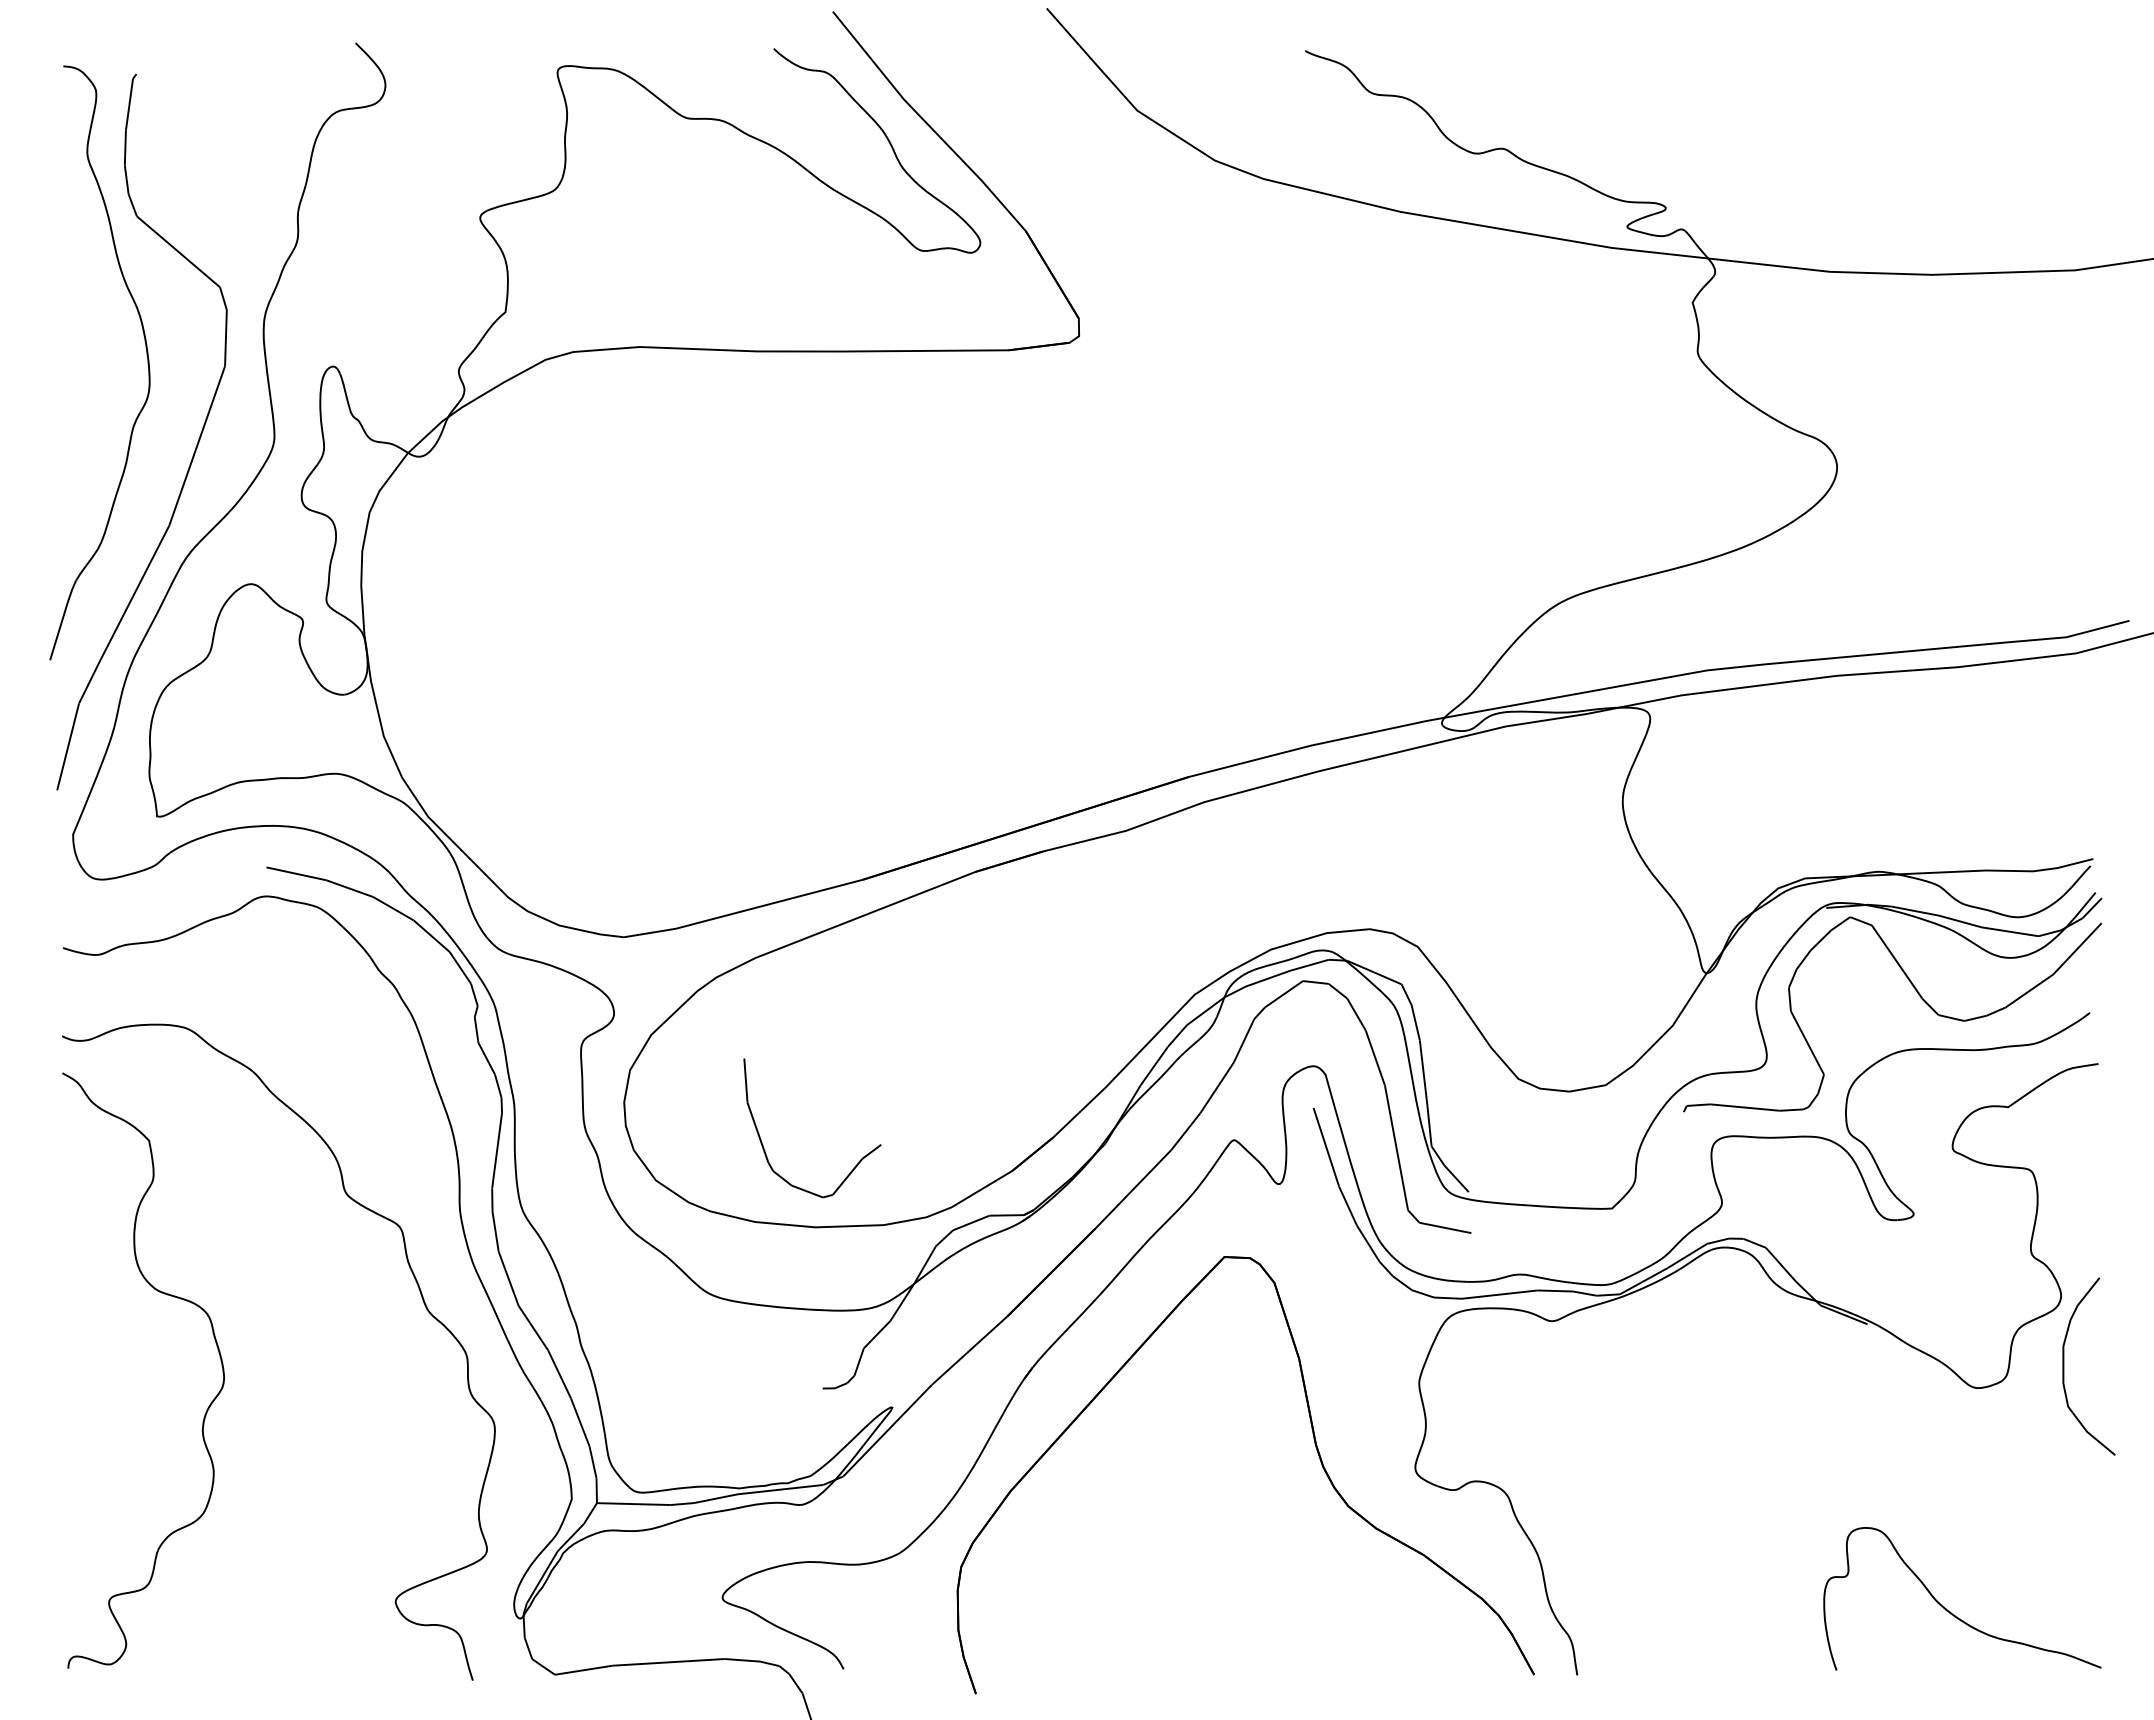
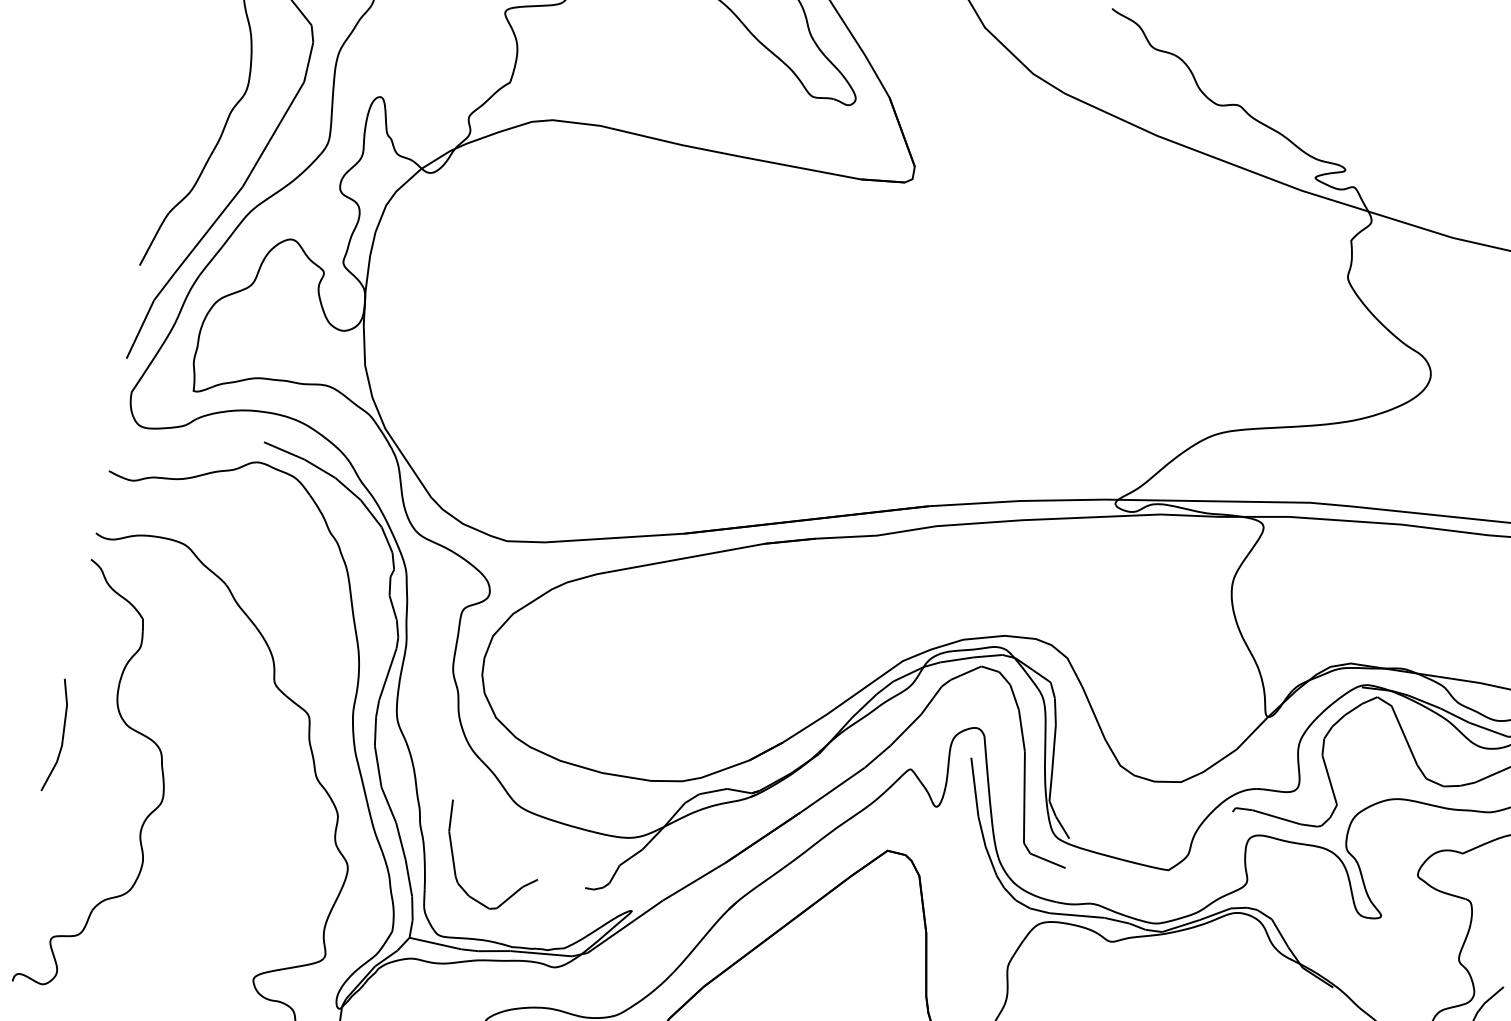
curve: (764, 1147) -> (454, 865), moved
line: (70, 1321) -> (62, 736), added

